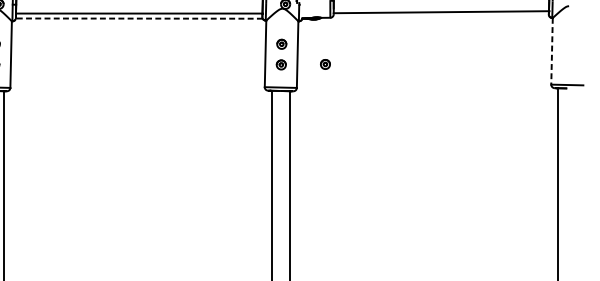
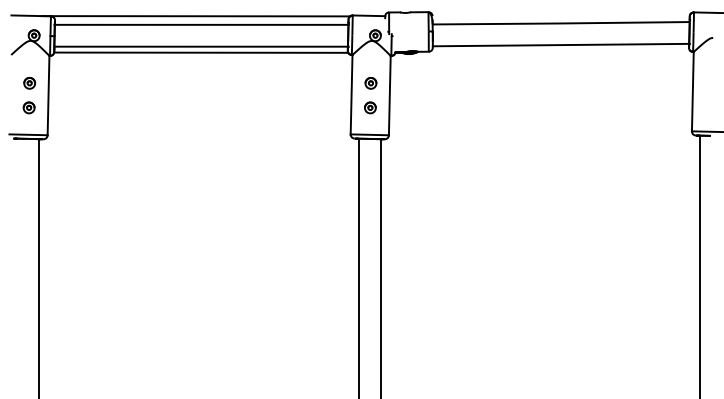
line: (138, 18) -> (200, 52), dashed -> solid
line: (551, 51) -> (692, 91), dashed -> solid
part: (325, 64) -> (422, 107), removed

